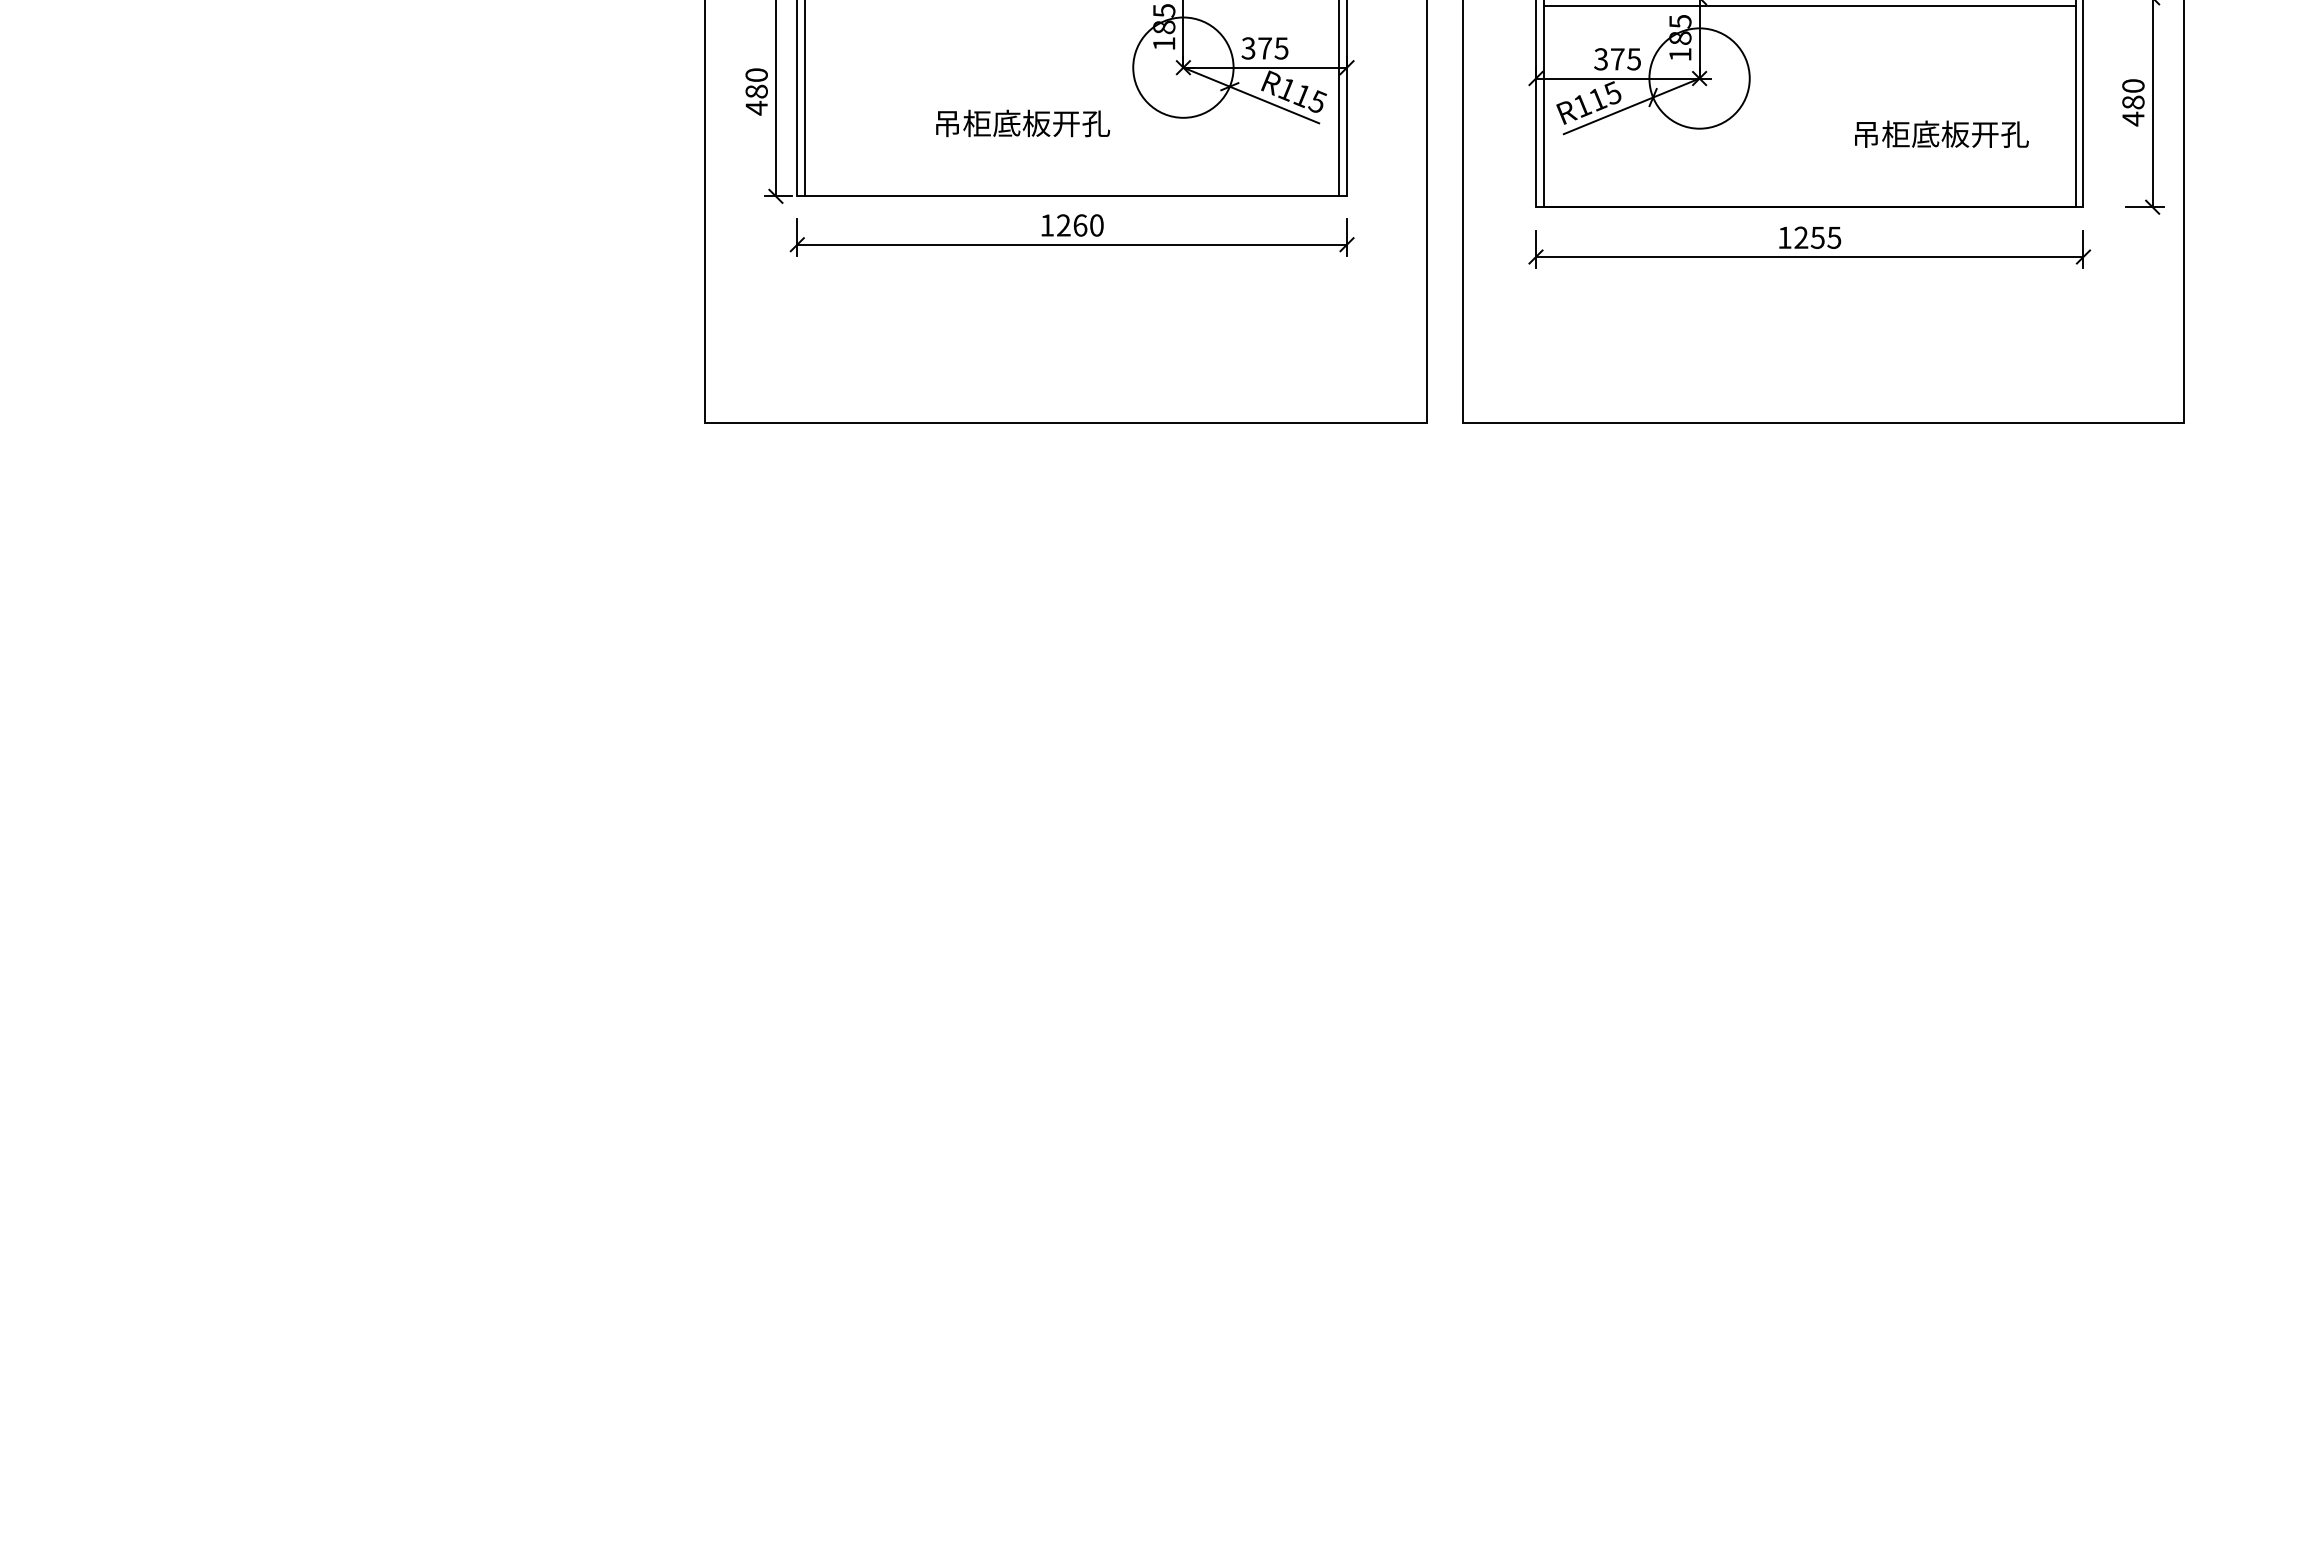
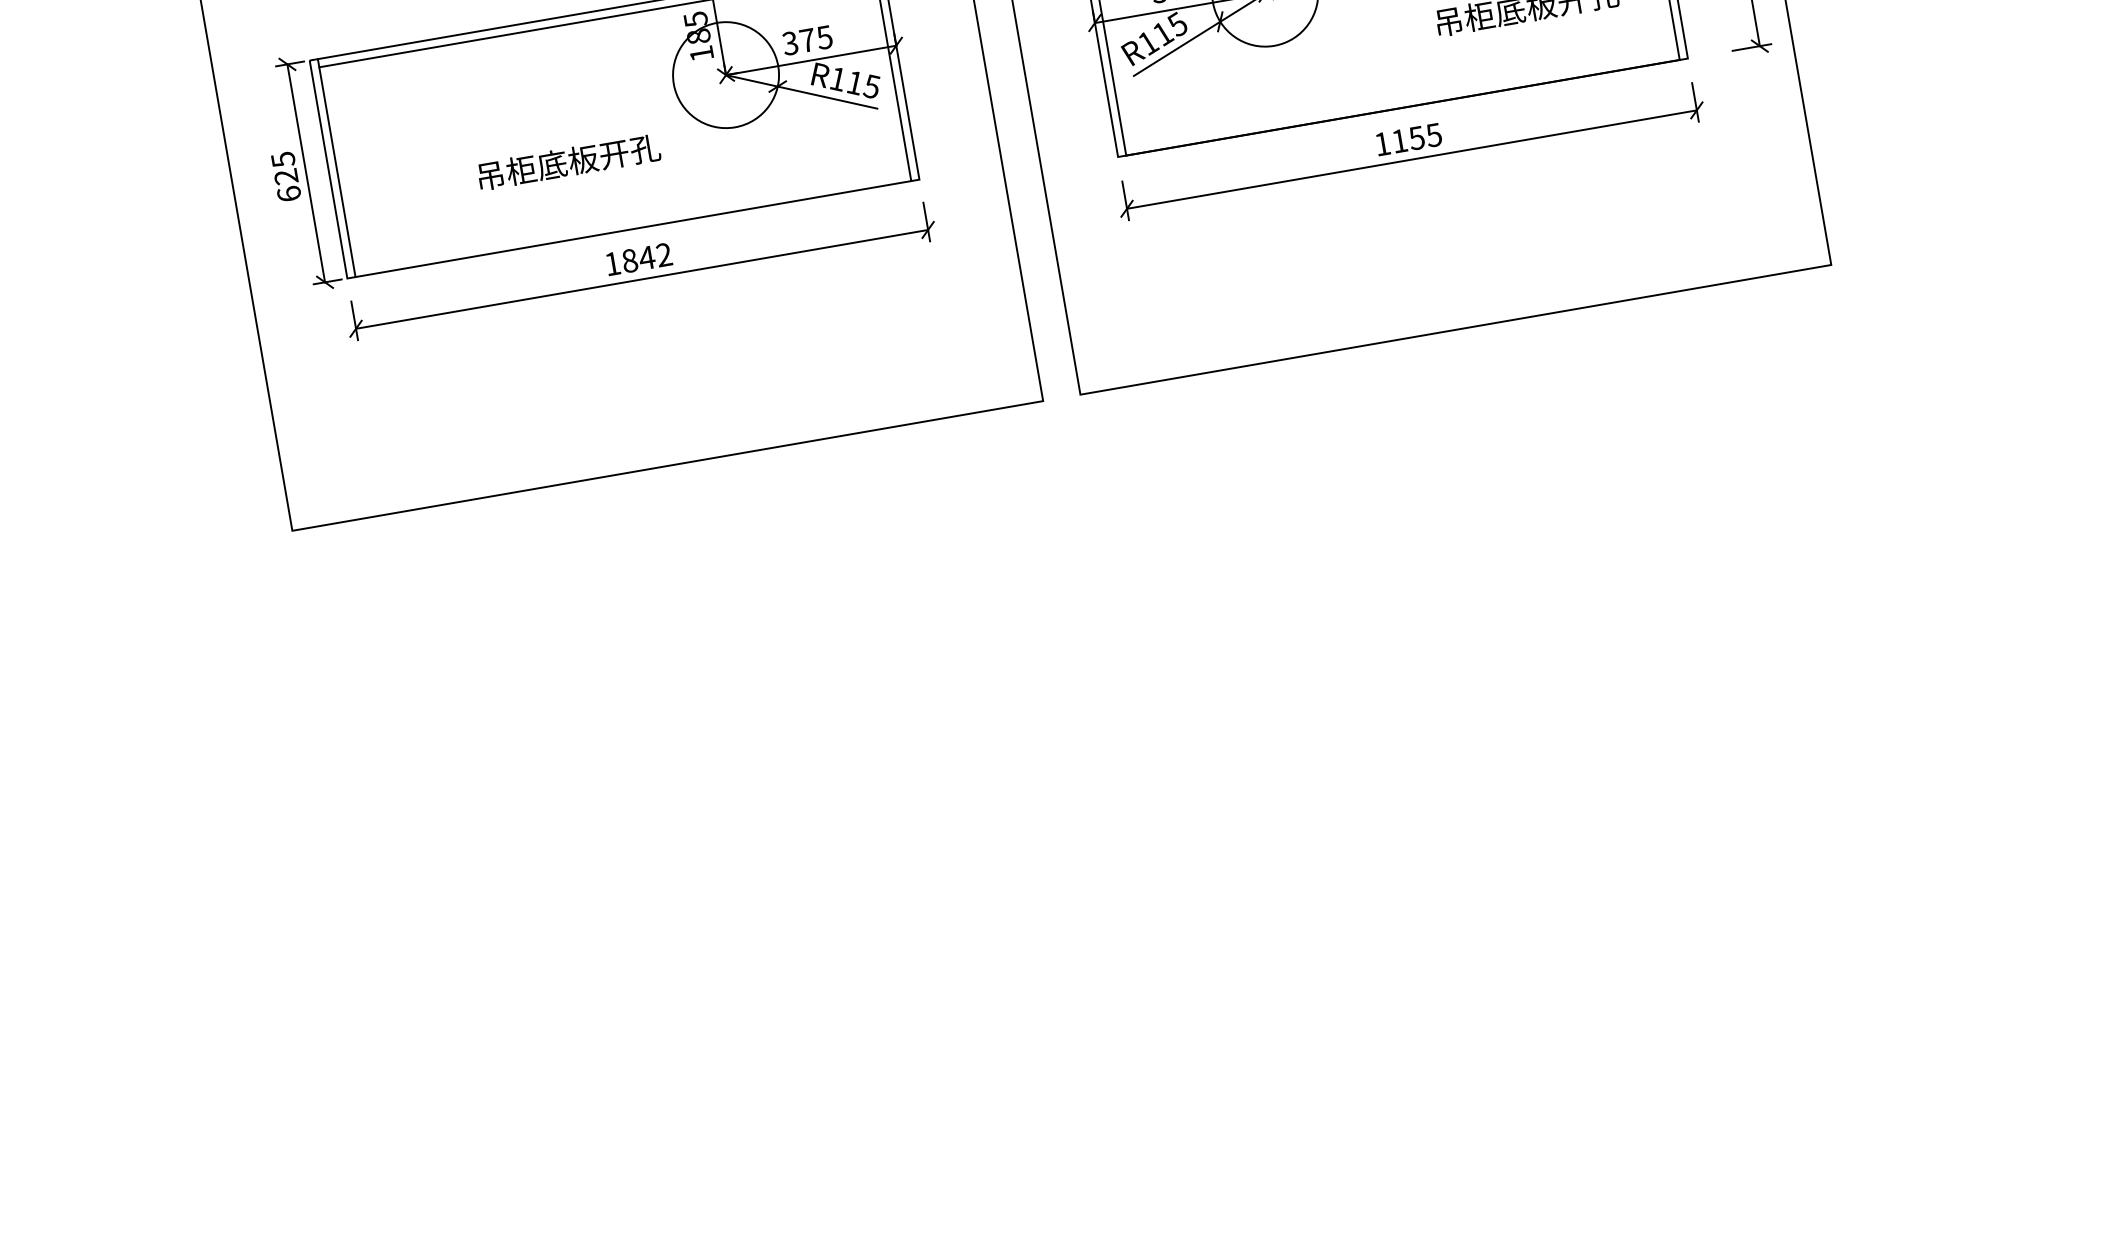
text: (756, 91) -> (285, 176), 480 -> 625
text: (1080, 225) -> (647, 257), 1260 -> 1842
text: (1801, 237) -> (1399, 140), 1255 -> 1155

